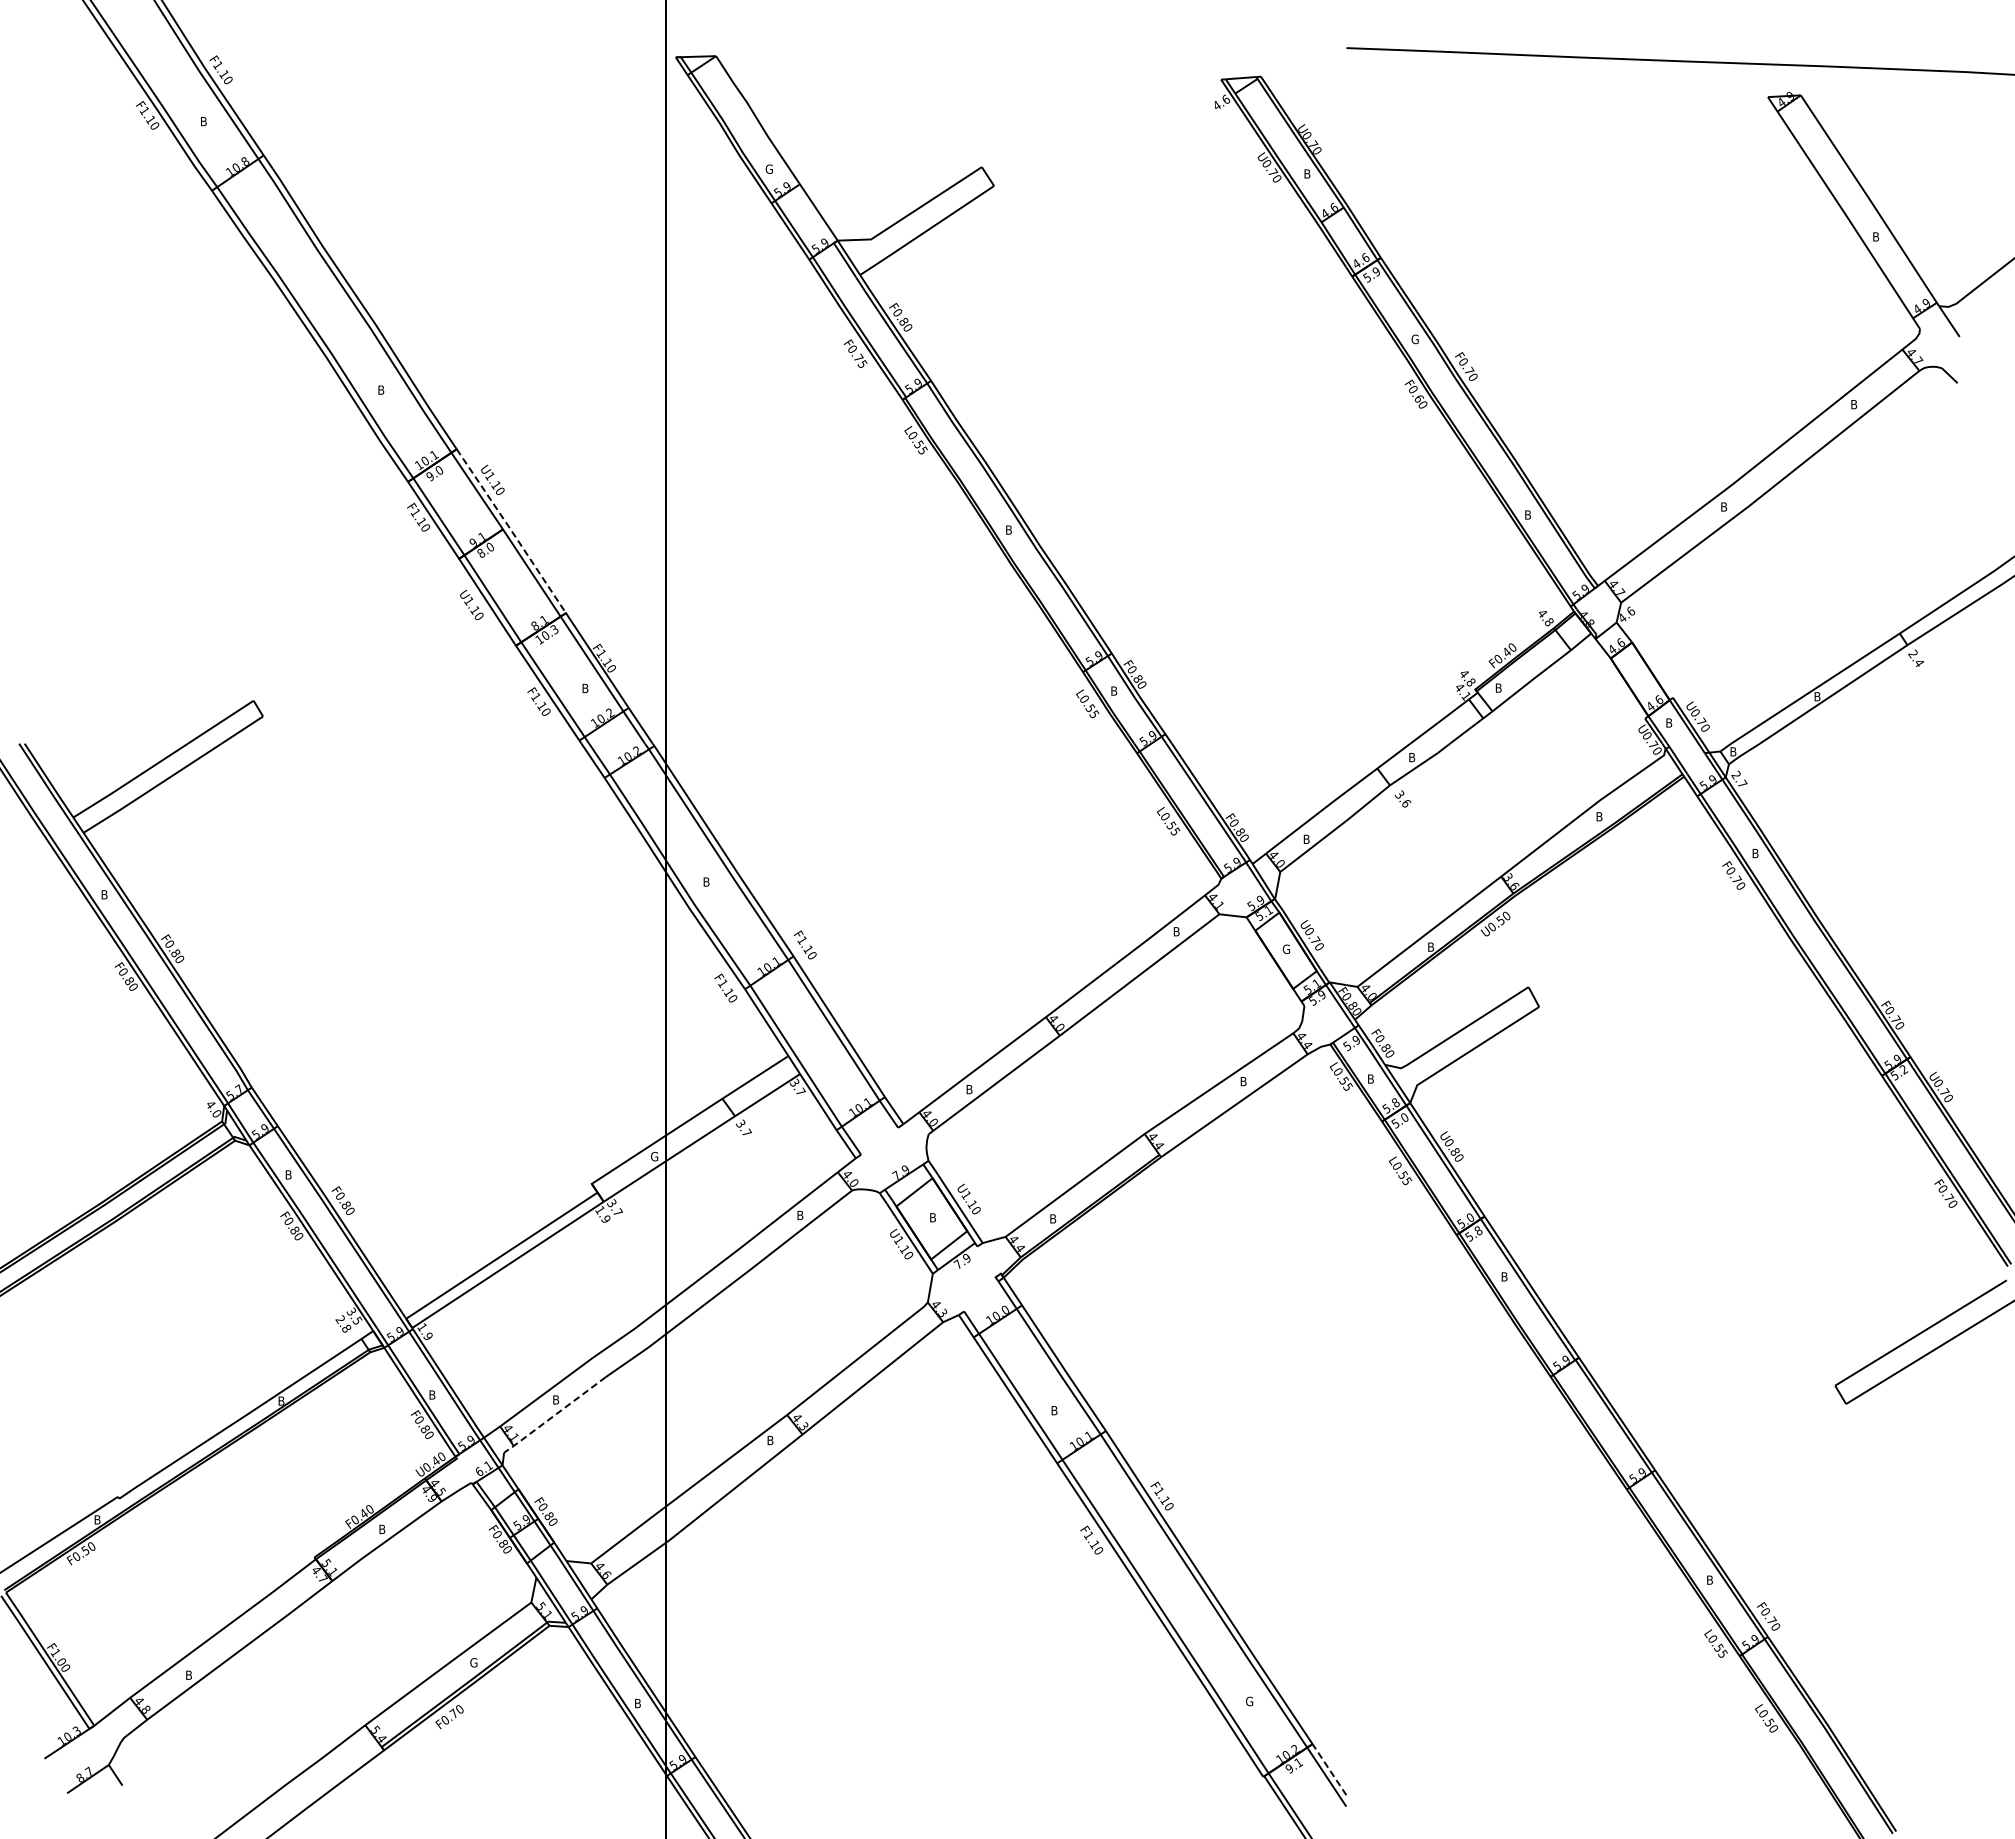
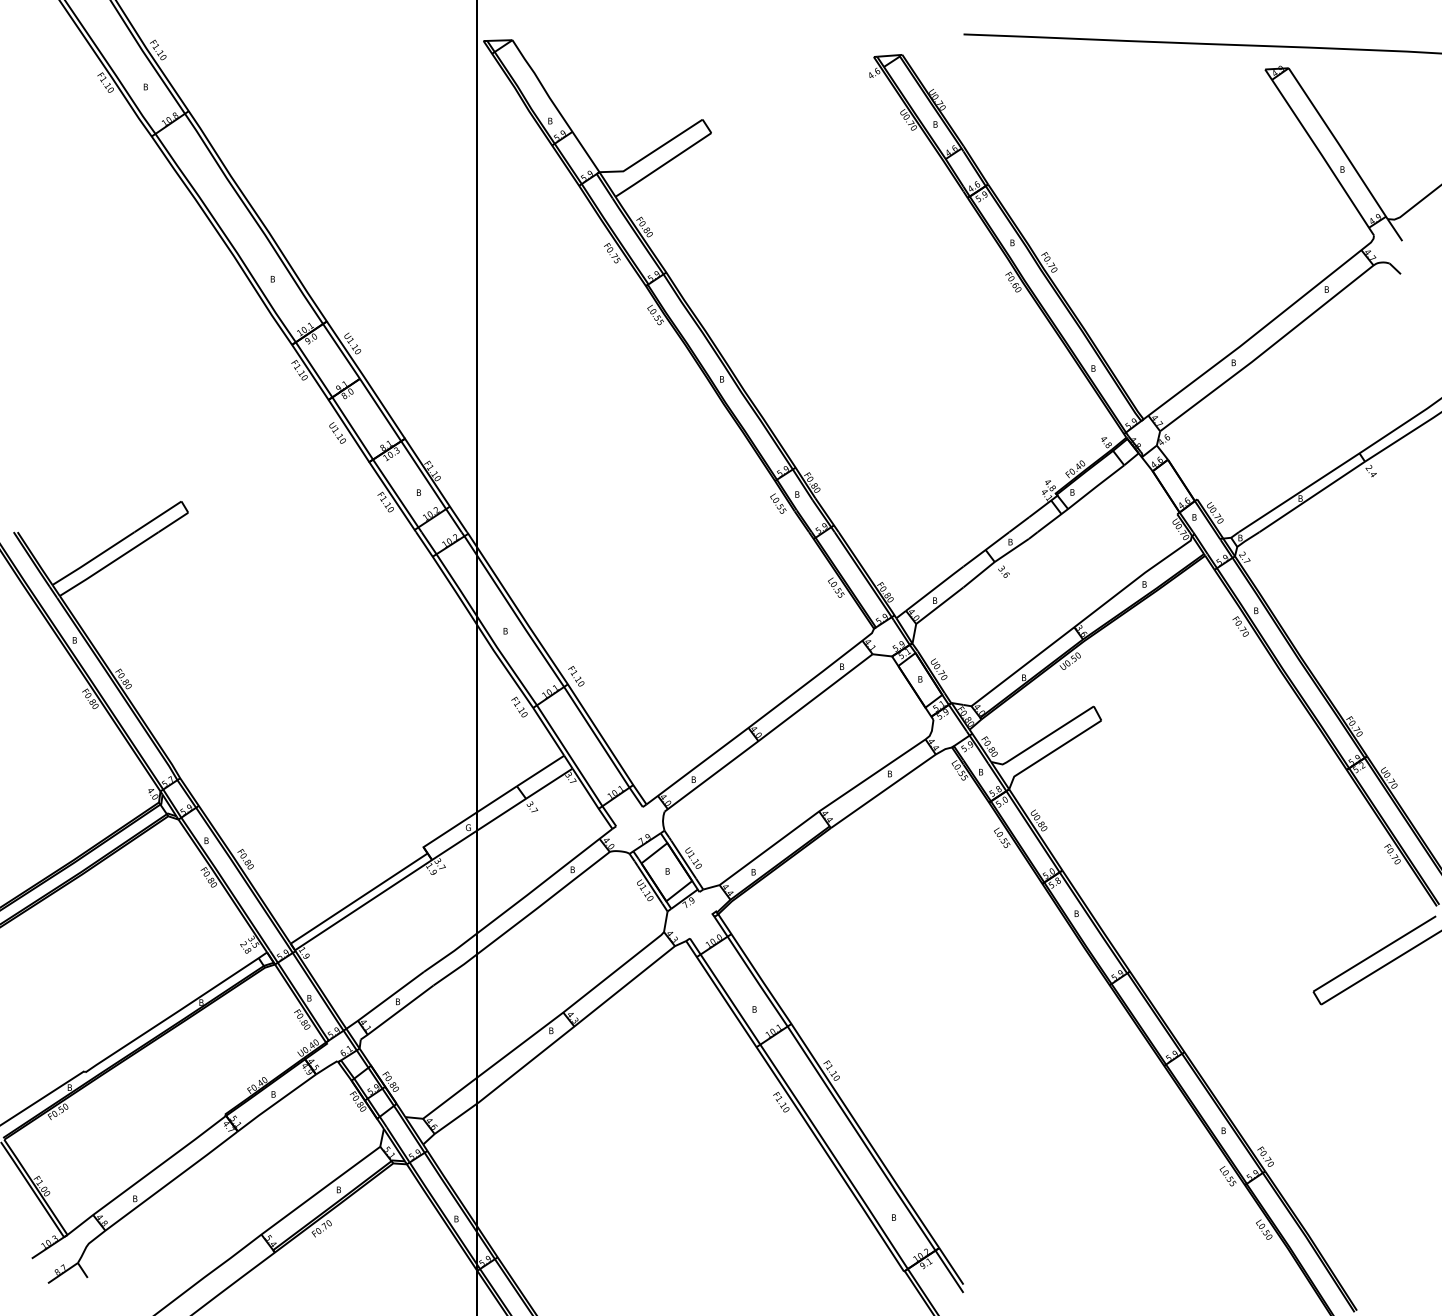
text: (768, 168) -> (549, 120), G -> B
text: (1414, 339) -> (1012, 242), G -> B
line: (511, 530) -> (366, 379), dashed -> solid
text: (1286, 949) -> (920, 679), G -> B
line: (554, 1415) -> (396, 1012), dashed -> solid
text: (473, 1662) -> (338, 1189), G -> B
text: (1249, 1701) -> (894, 1217), G -> B
line: (1329, 1769) -> (951, 1266), dashed -> solid

